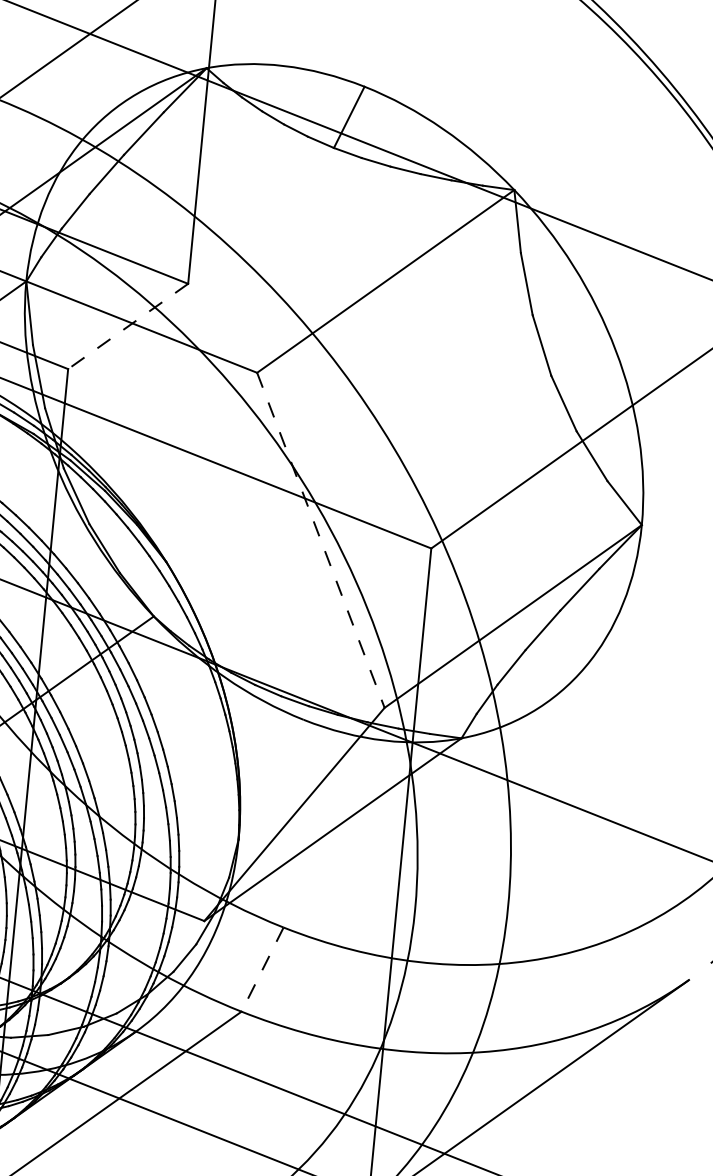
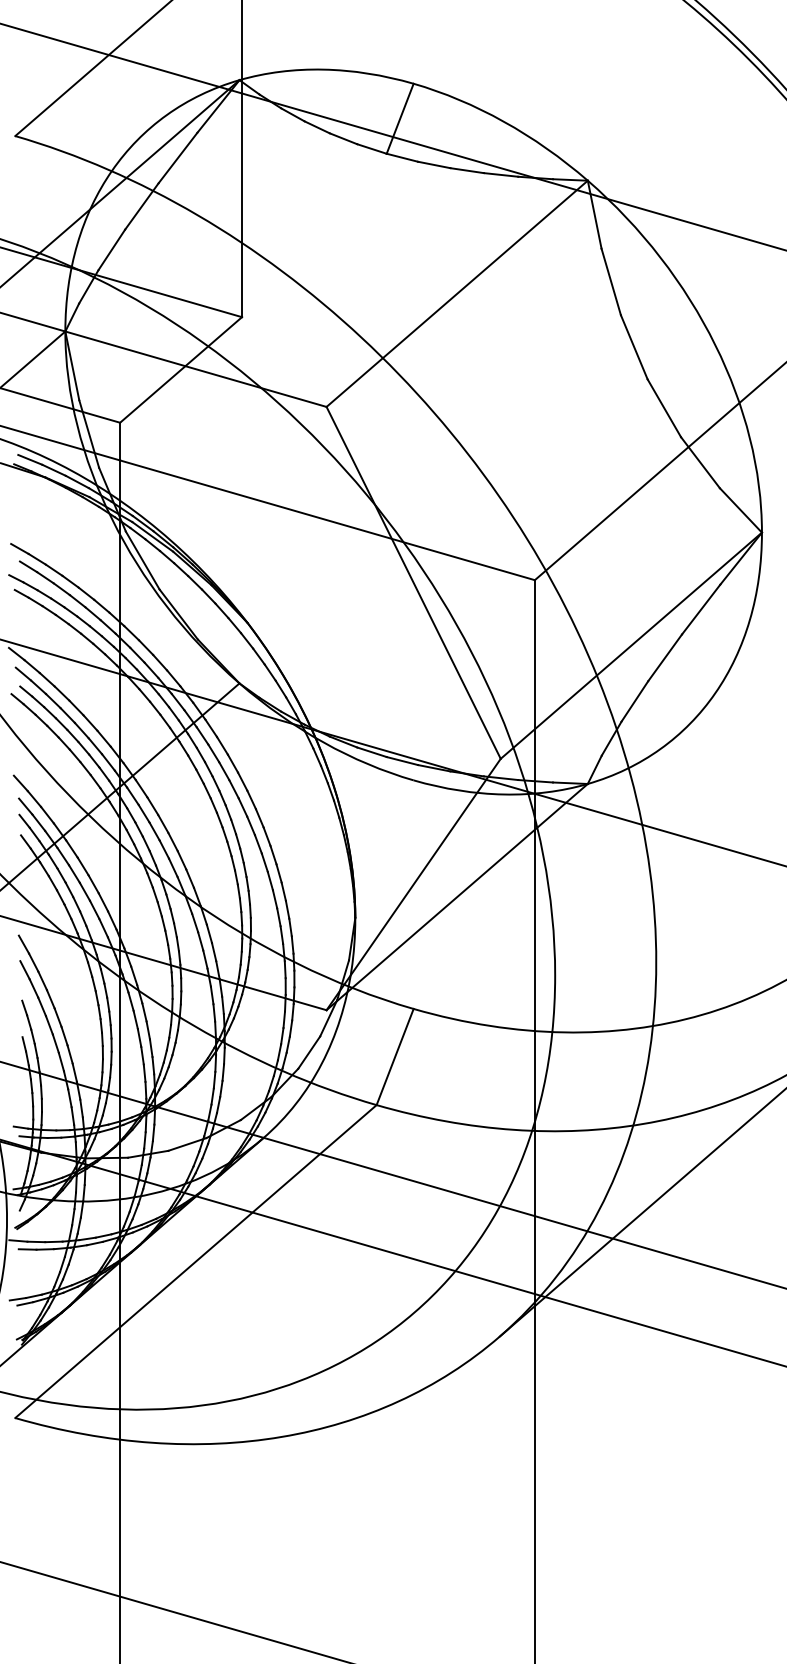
line: (128, 326) -> (181, 369), dashed -> solid
line: (320, 540) -> (413, 583), dashed -> solid
line: (262, 970) -> (395, 1057), dashed -> solid

